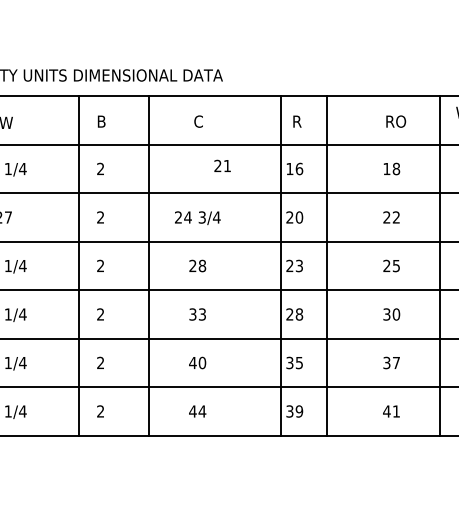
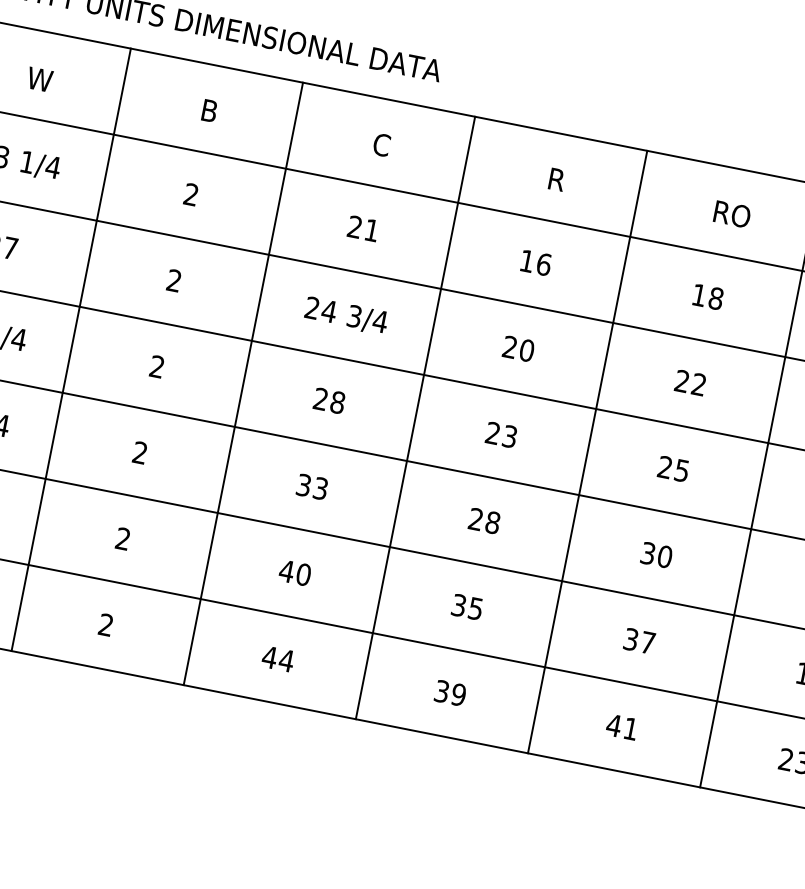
text: (222, 165) -> (363, 227), moved
line: (79, 265) -> (71, 348), moved
line: (281, 265) -> (416, 417), moved
line: (327, 265) -> (588, 451), moved

